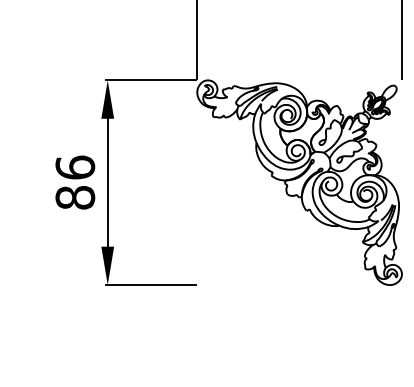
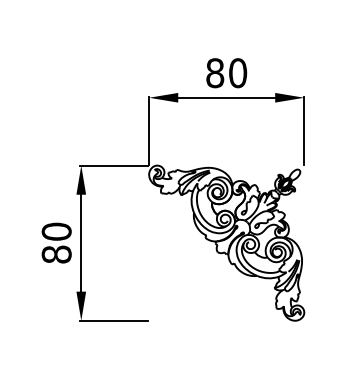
text: (75, 167) -> (56, 231), 86 -> 80

